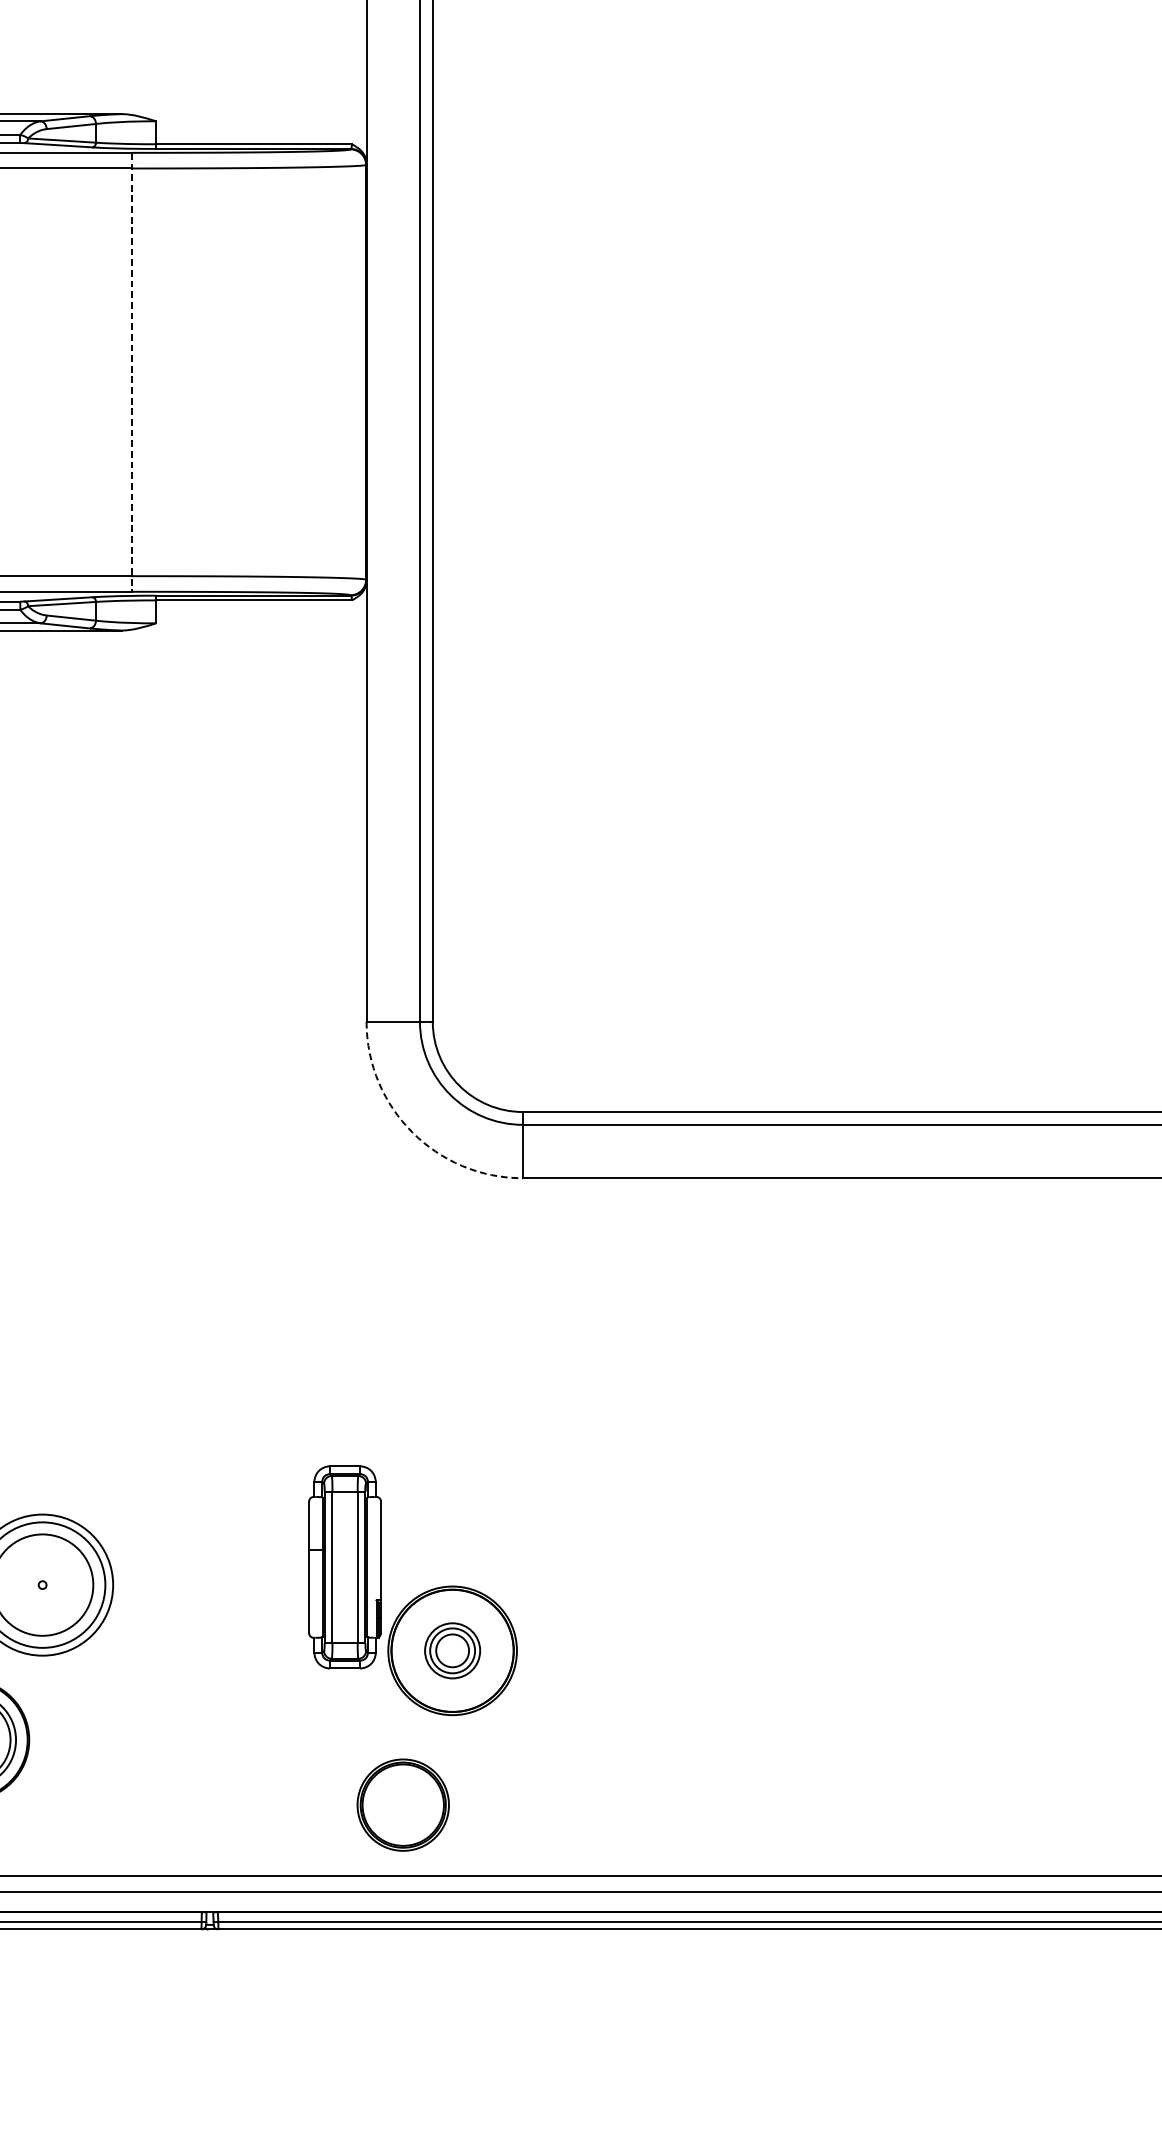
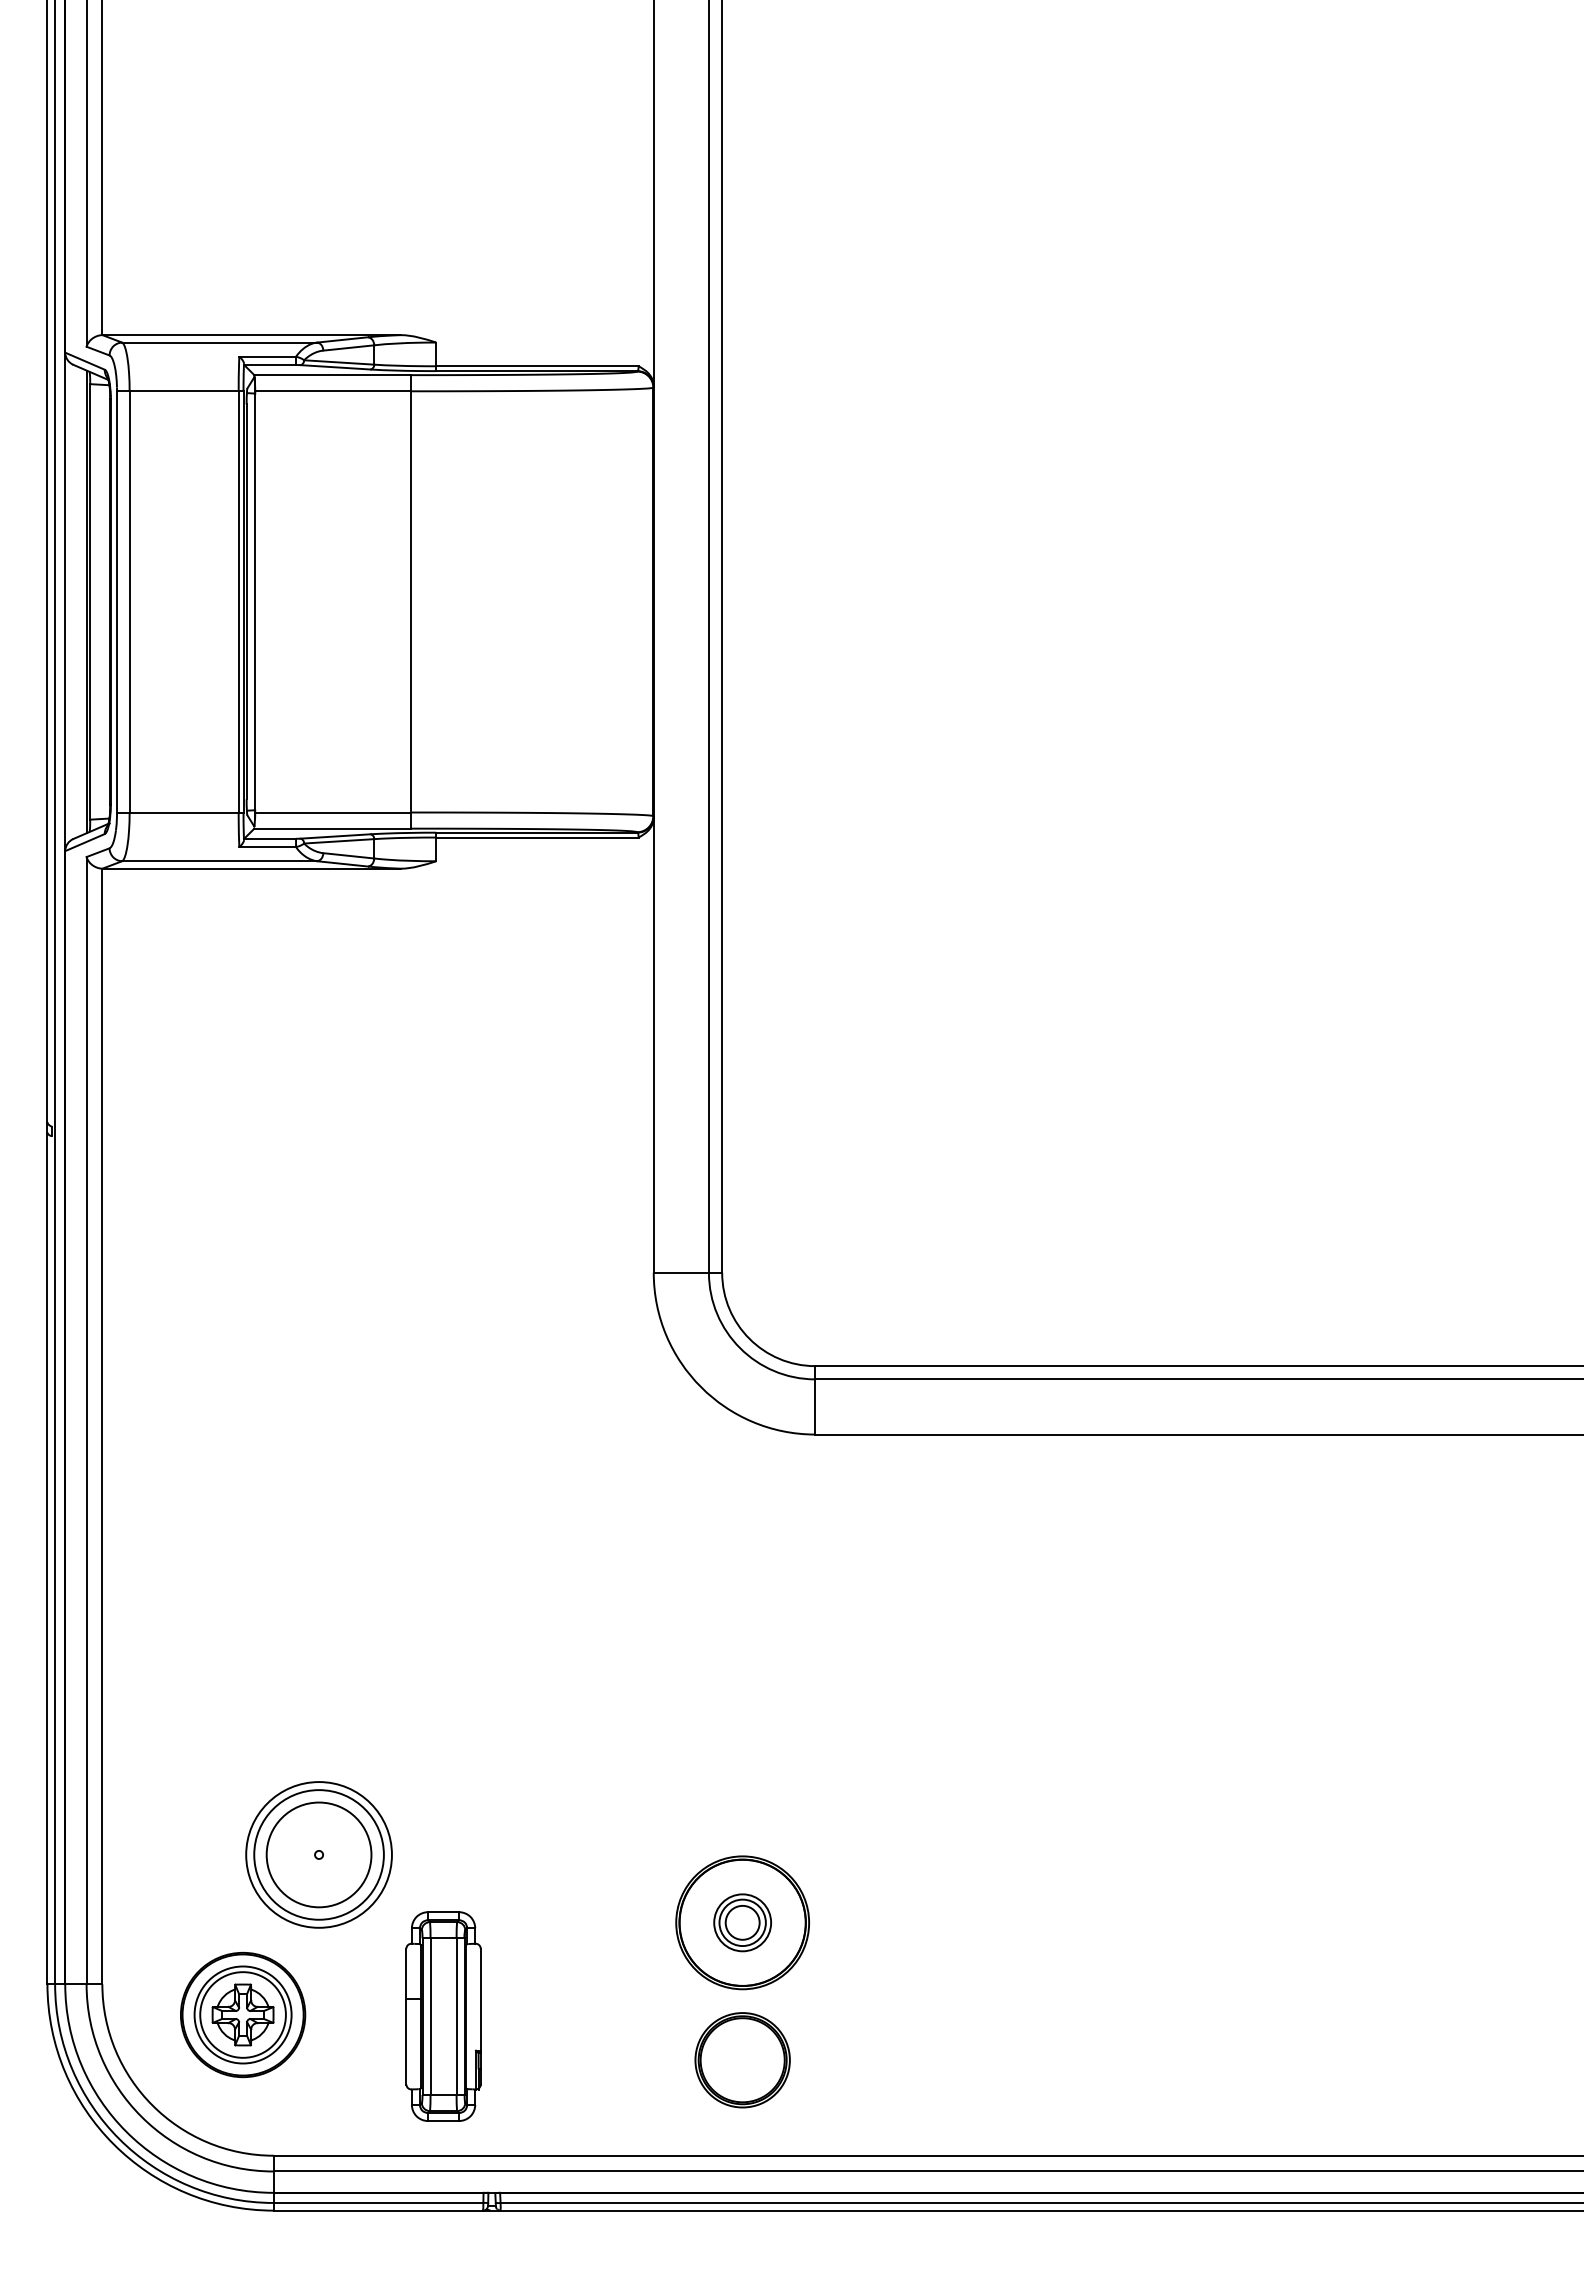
line: (132, 371) -> (411, 601), dashed -> solid
arc: (412, 1132) -> (701, 1387), dashed -> solid
part: (345, 1567) -> (443, 2016), moved
part: (403, 1805) -> (742, 2060), moved

